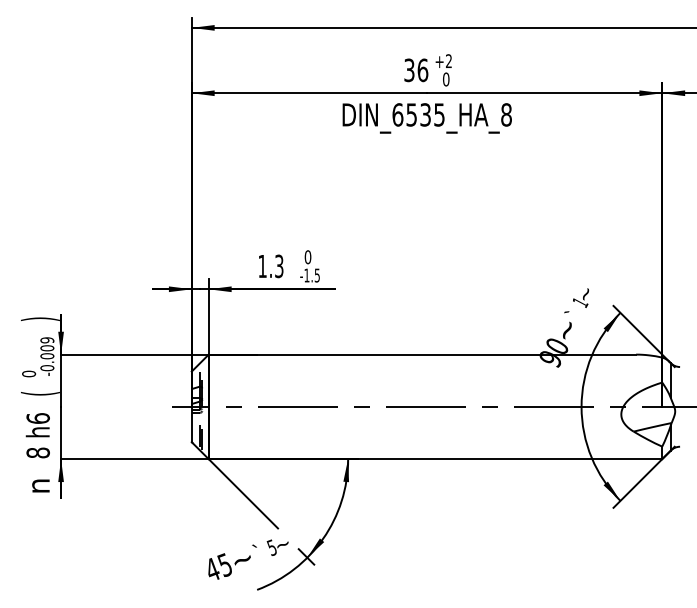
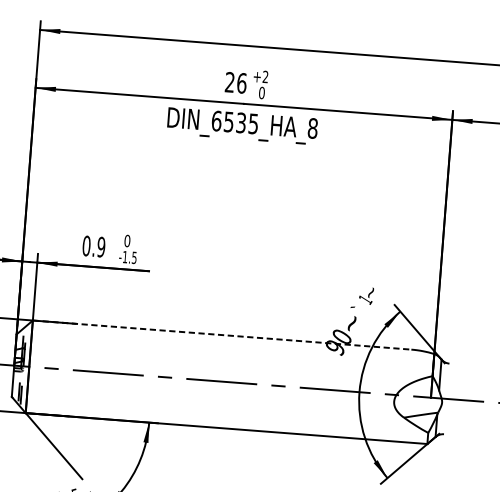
text: (409, 70) -> (230, 82), 36 -> 26
text: (270, 266) -> (93, 246), 1.3 -> 0.9
line: (422, 354) -> (222, 334), solid -> dashed

